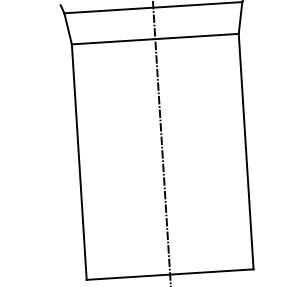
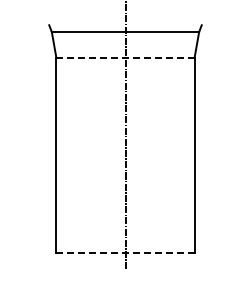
line: (155, 39) -> (125, 58), solid -> dashed
line: (170, 275) -> (125, 253), solid -> dashed

